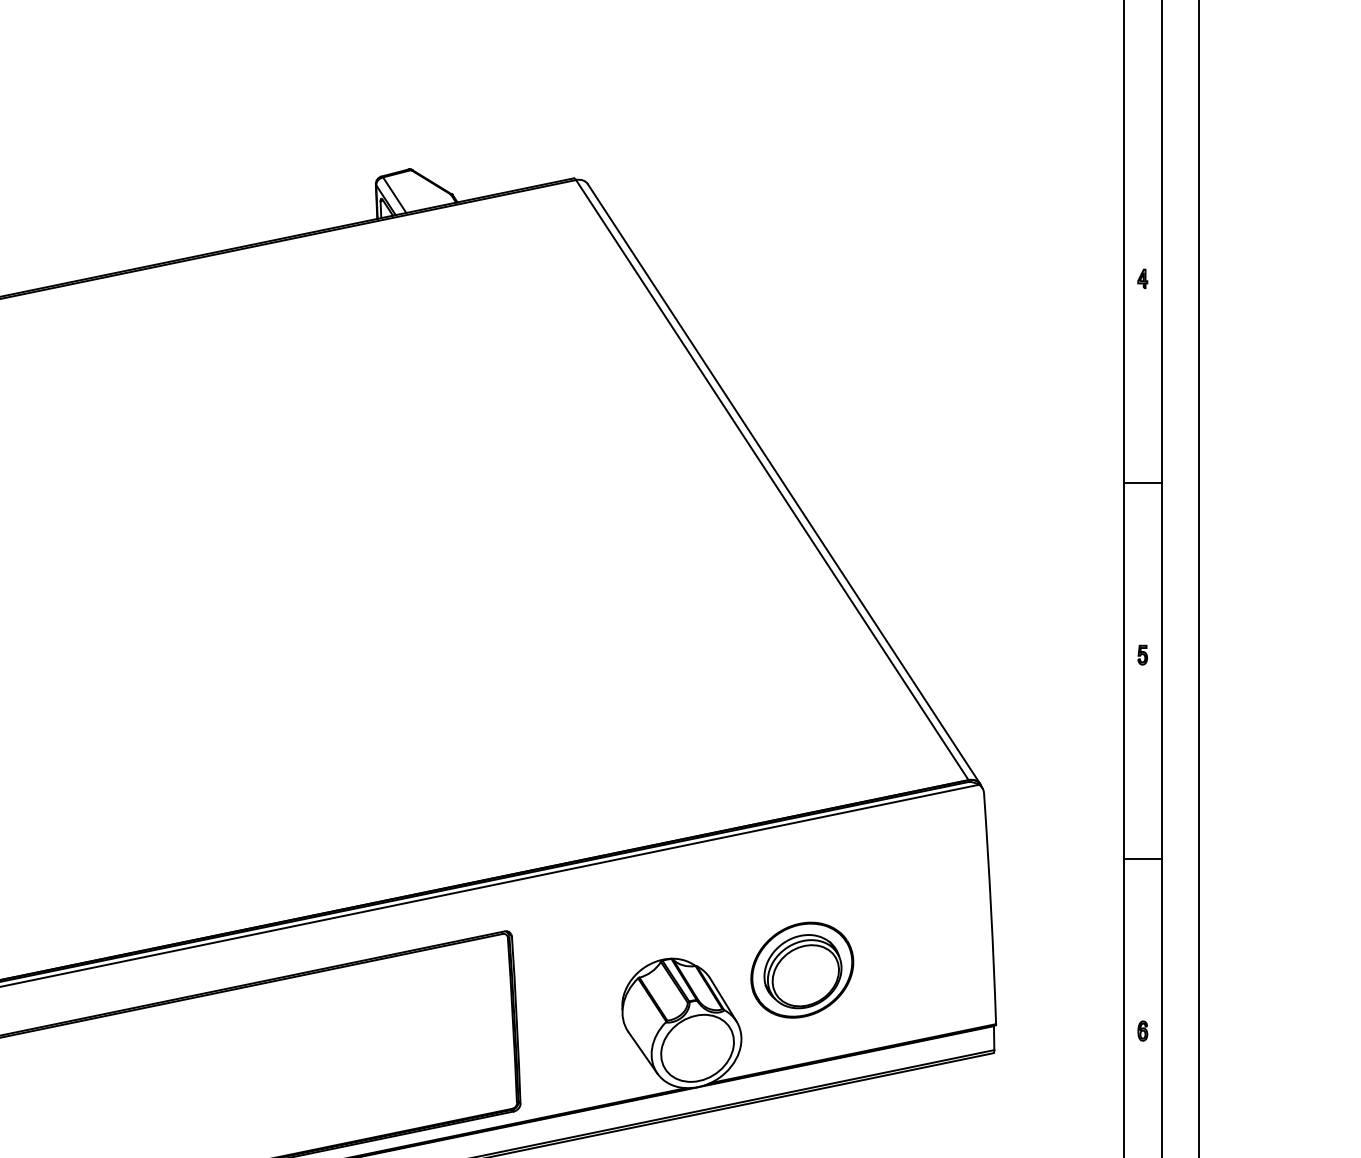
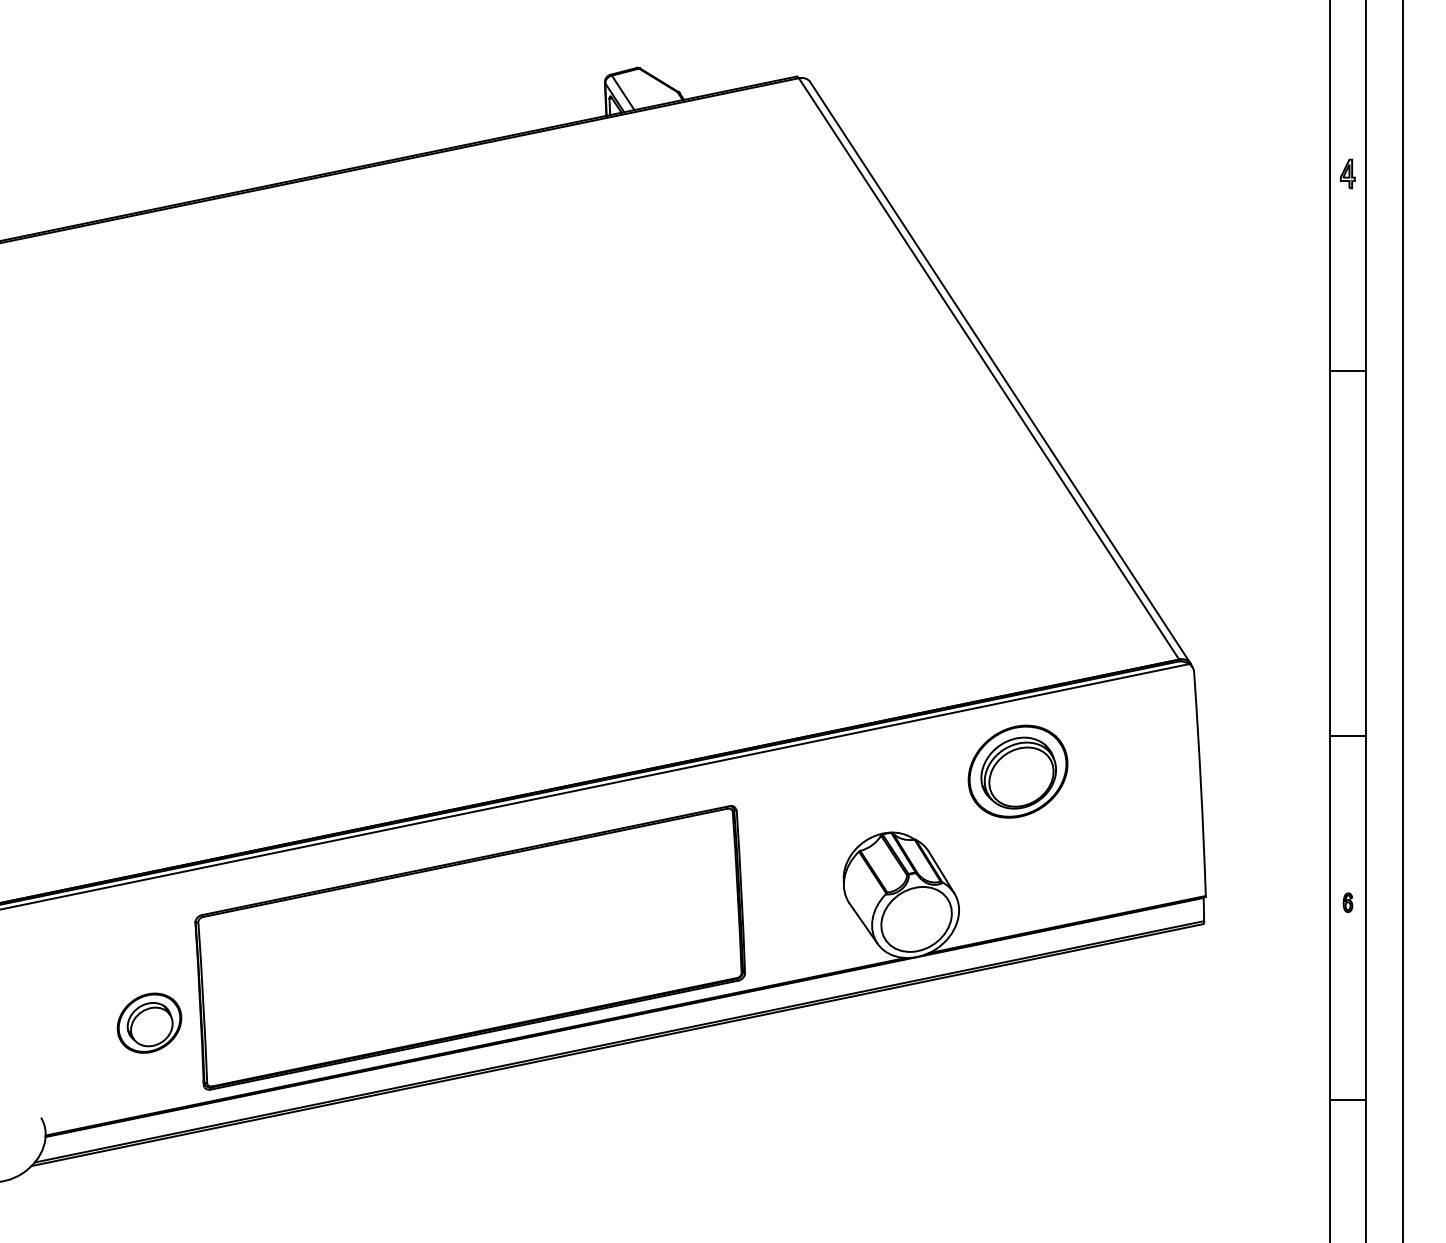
part: (1142, 278) -> (1347, 173), size x1.6
part: (1142, 655) -> (1347, 538), removed
part: (801, 969) -> (1017, 771), moved

